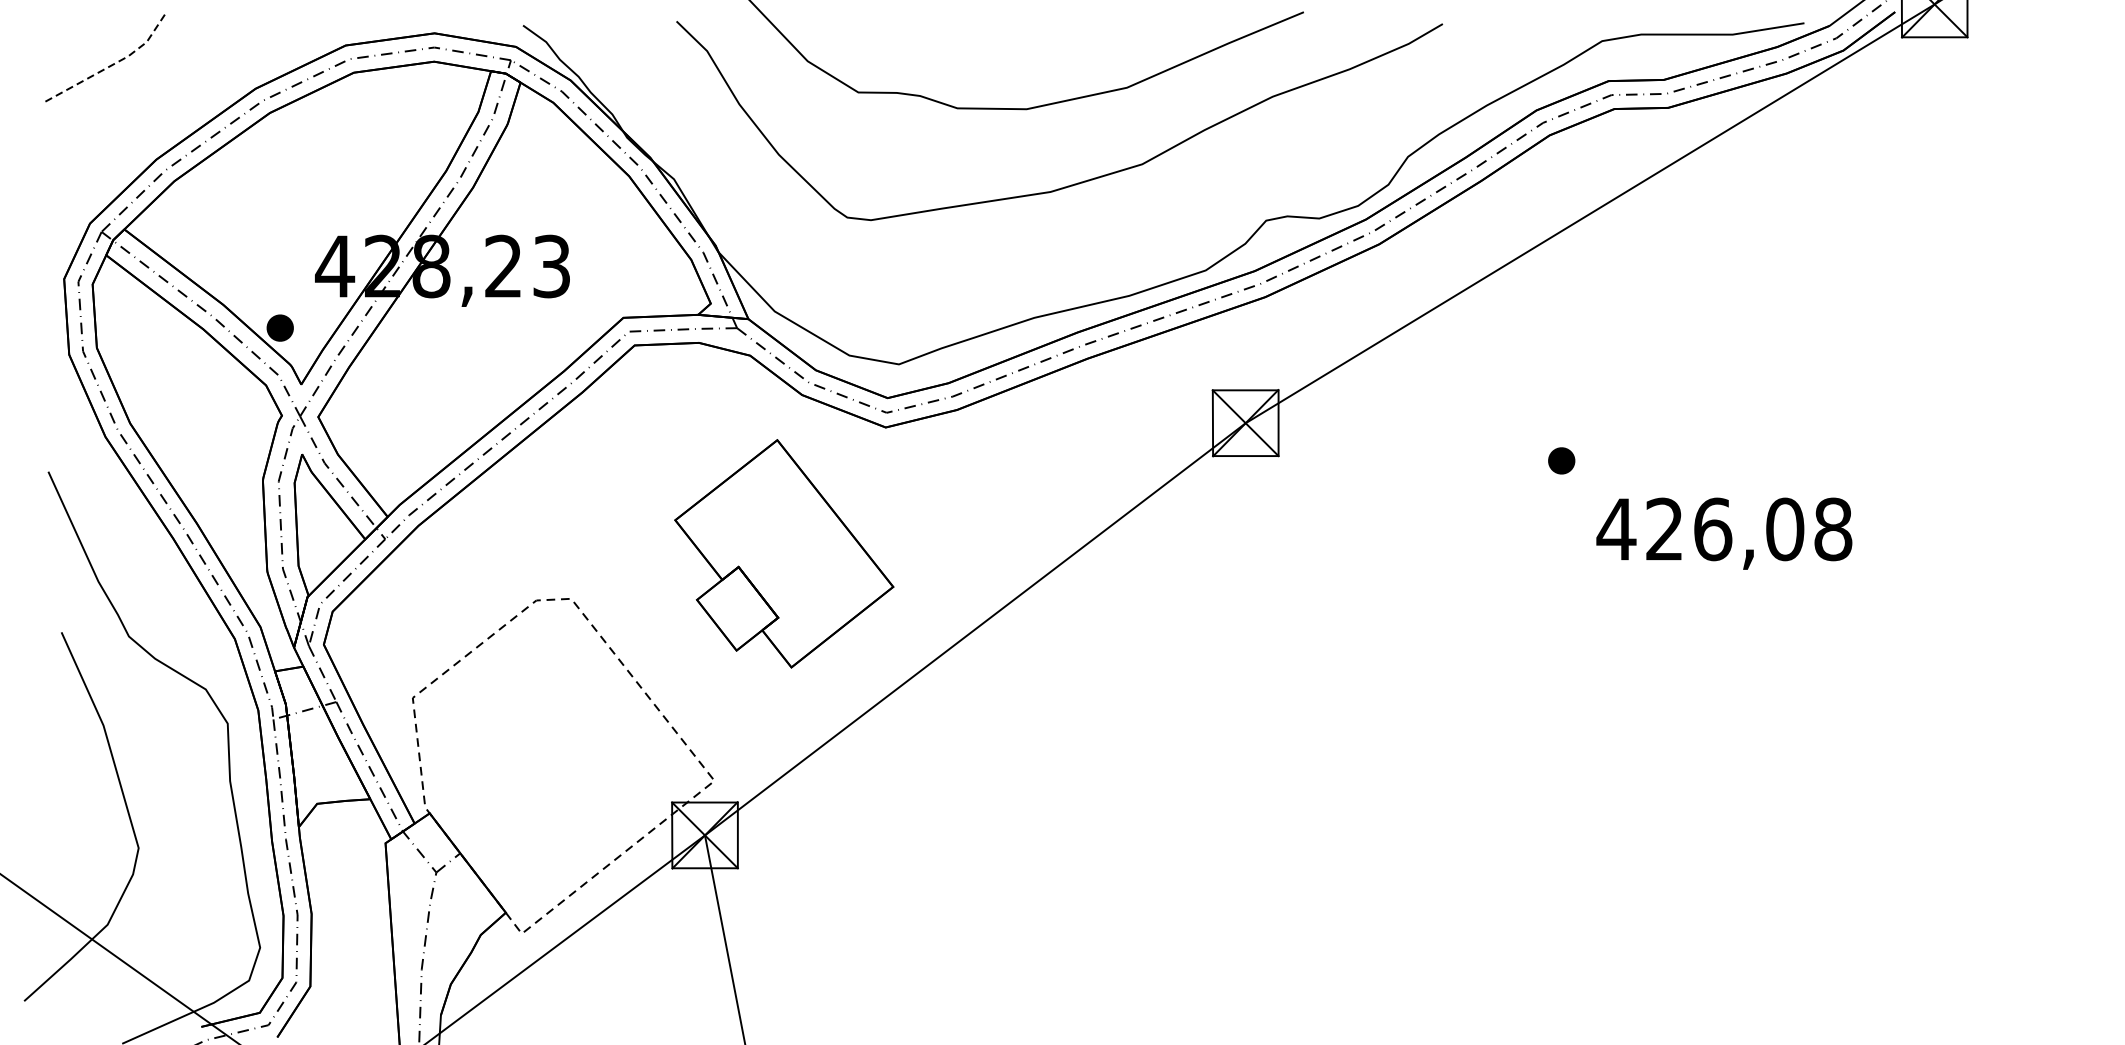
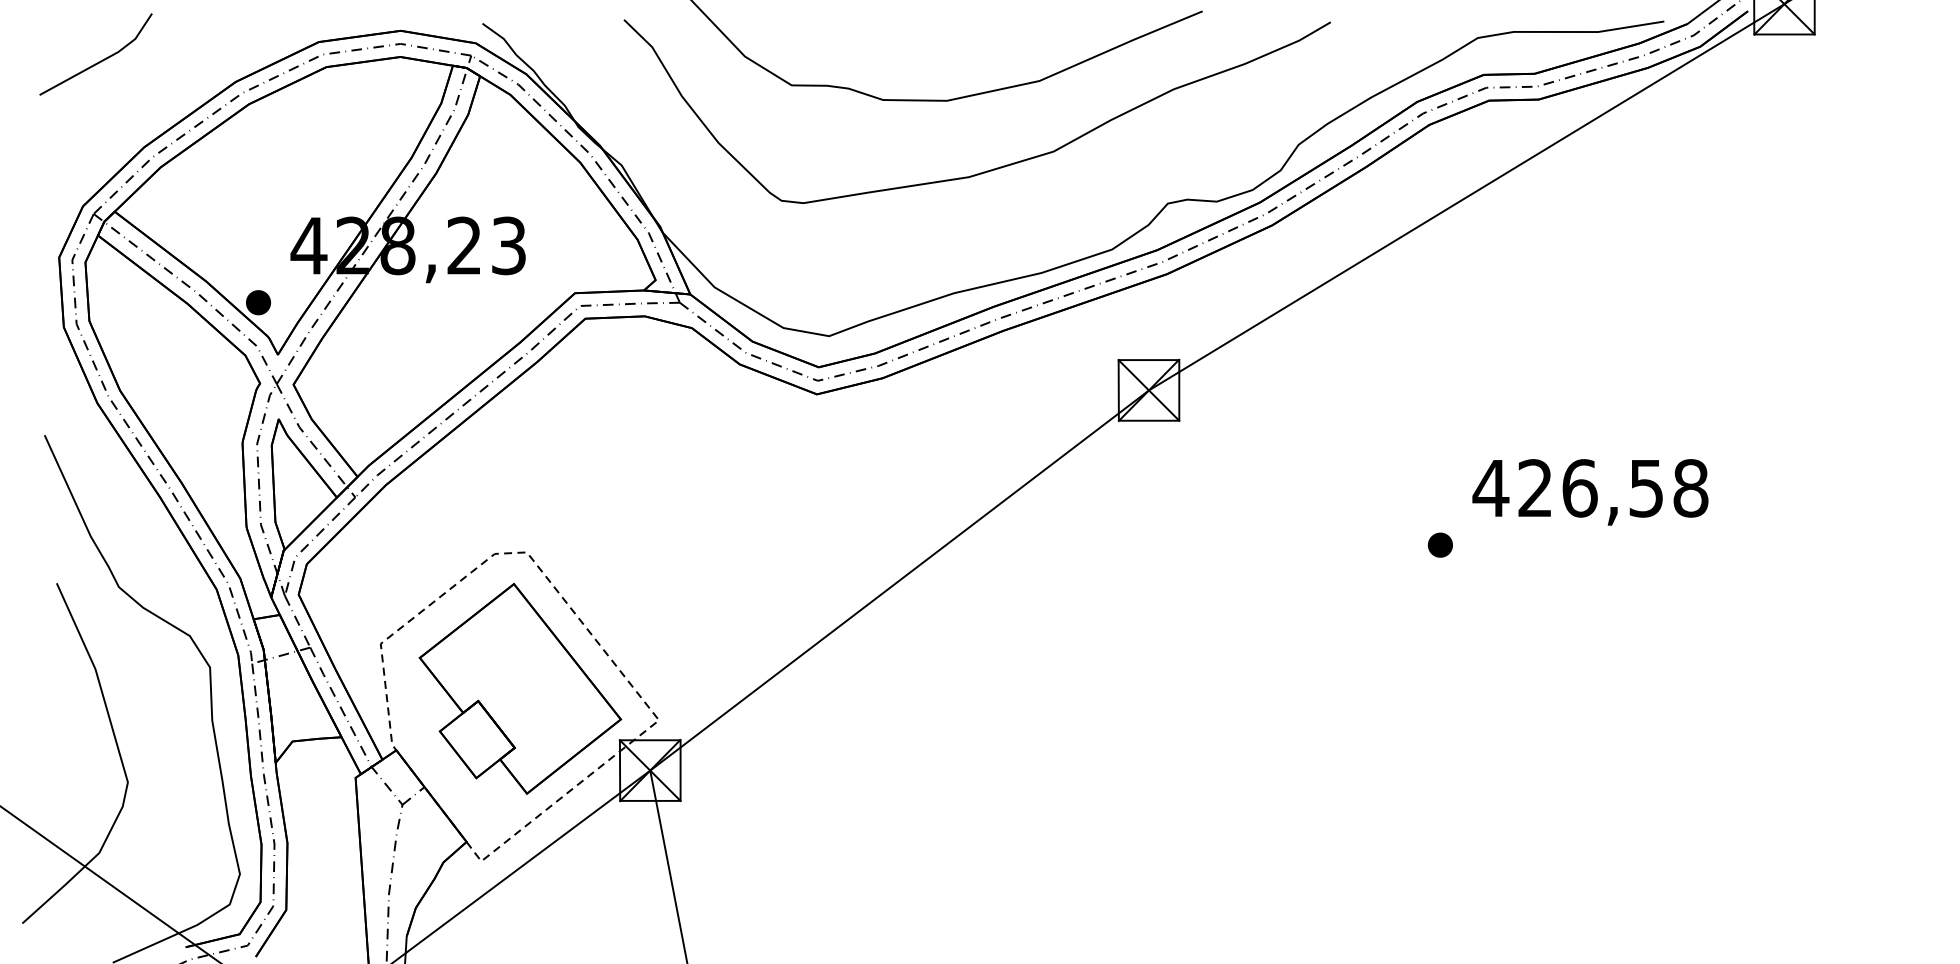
line: (111, 65) -> (102, 60), dashed -> solid
part: (1560, 460) -> (1439, 544), moved
text: (1785, 529) -> (1646, 488), 426,08 -> 426,58
part: (784, 553) -> (520, 688), moved

